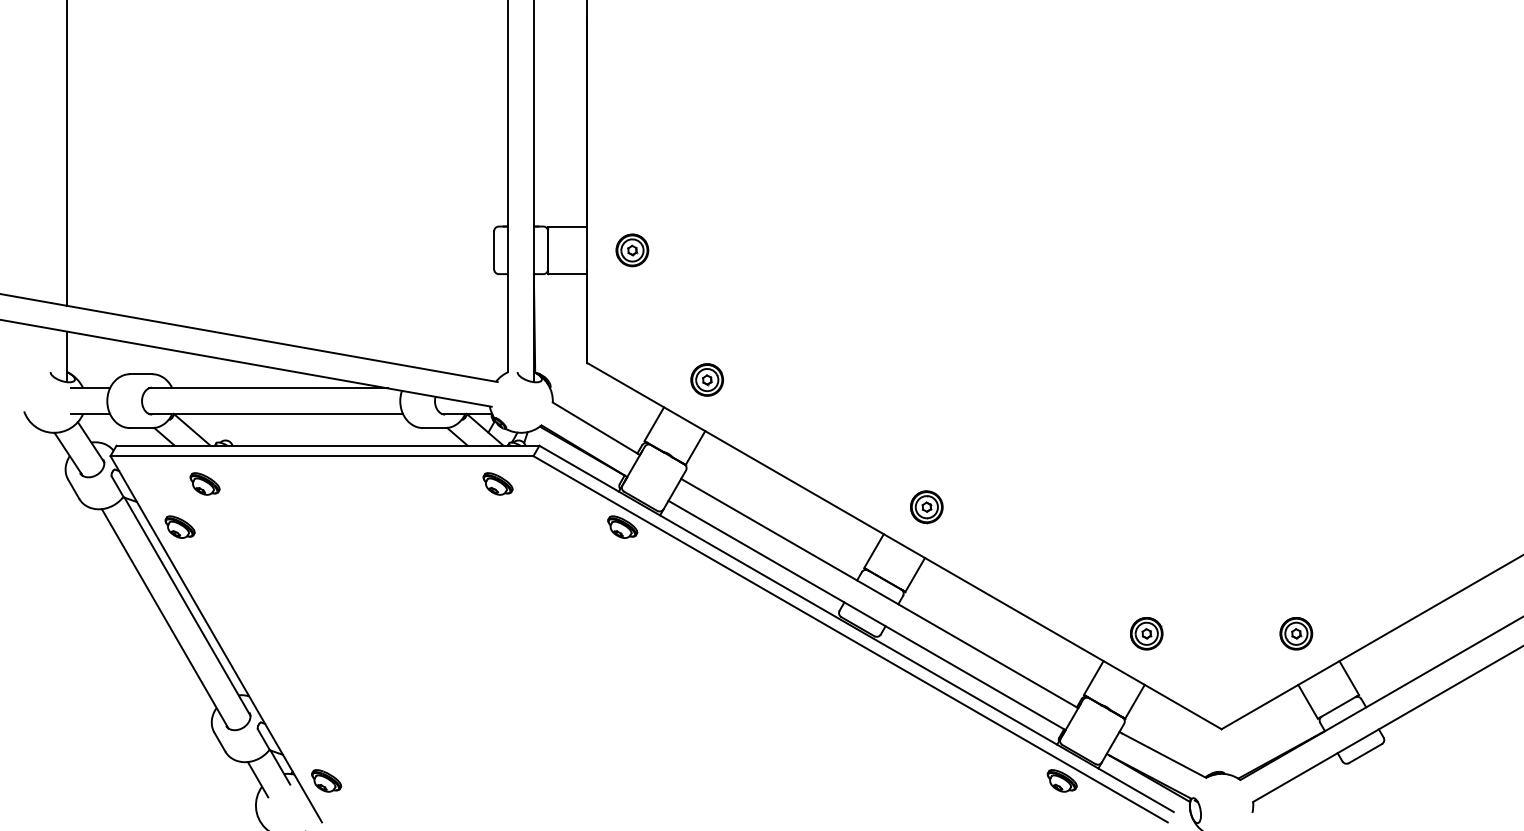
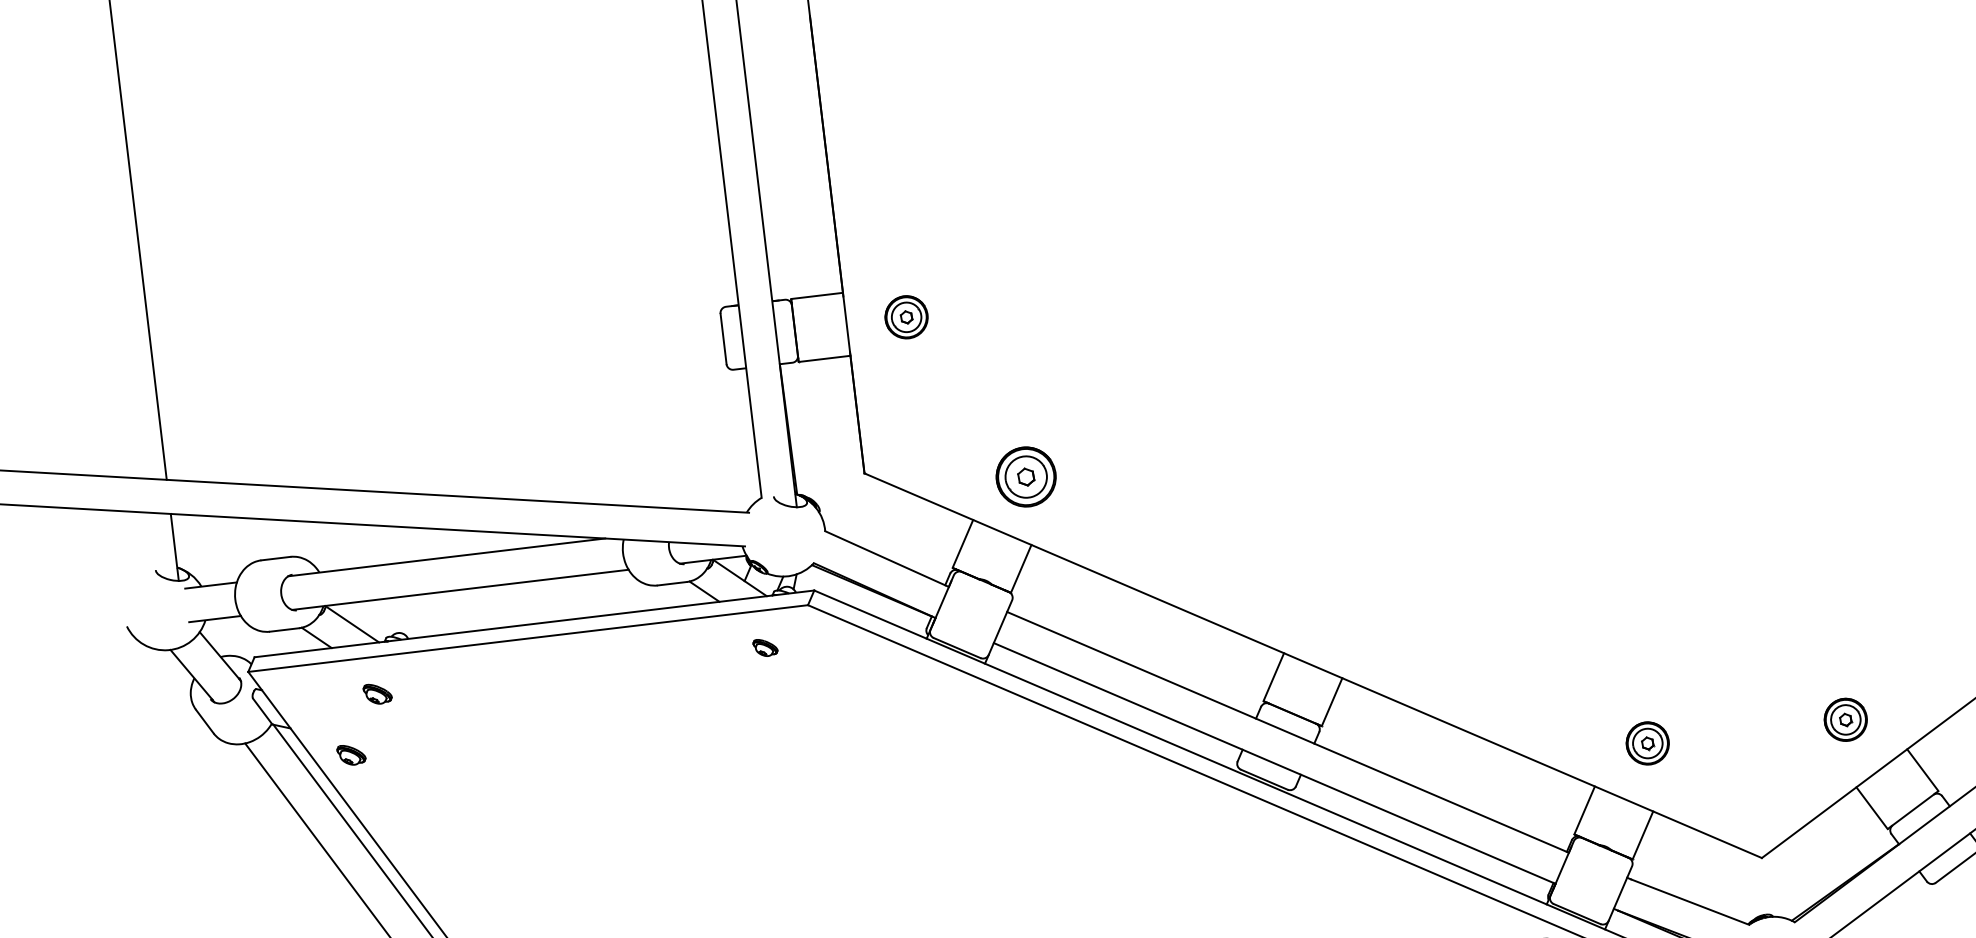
part: (706, 379) -> (1024, 476), size x1.4
part: (204, 483) -> (376, 693), size x0.7
part: (497, 483) -> (764, 647), size x0.6
part: (926, 507) -> (1336, 611), removed
part: (179, 526) -> (350, 754), size x0.7
part: (622, 526) -> (936, 684), removed

